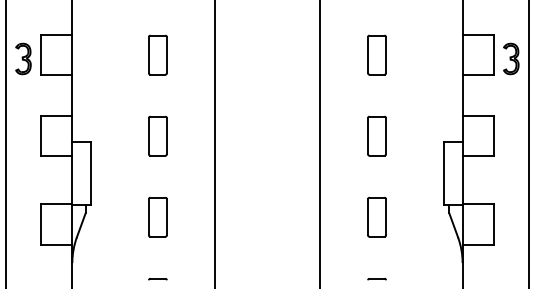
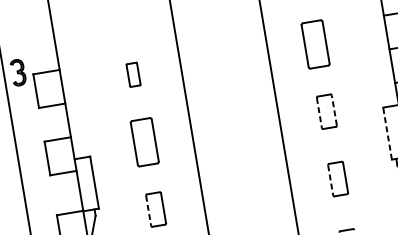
part: (157, 54) -> (133, 74), size x0.7
part: (376, 54) -> (315, 43), size x1.4
part: (23, 58) -> (18, 72), moved
part: (157, 135) -> (144, 141), size x1.4
line: (386, 135) -> (334, 109), solid -> dashed
line: (368, 136) -> (319, 113), solid -> dashed
line: (443, 173) -> (387, 133), solid -> dashed
line: (148, 217) -> (148, 211), solid -> dashed
line: (368, 217) -> (331, 180), solid -> dashed

